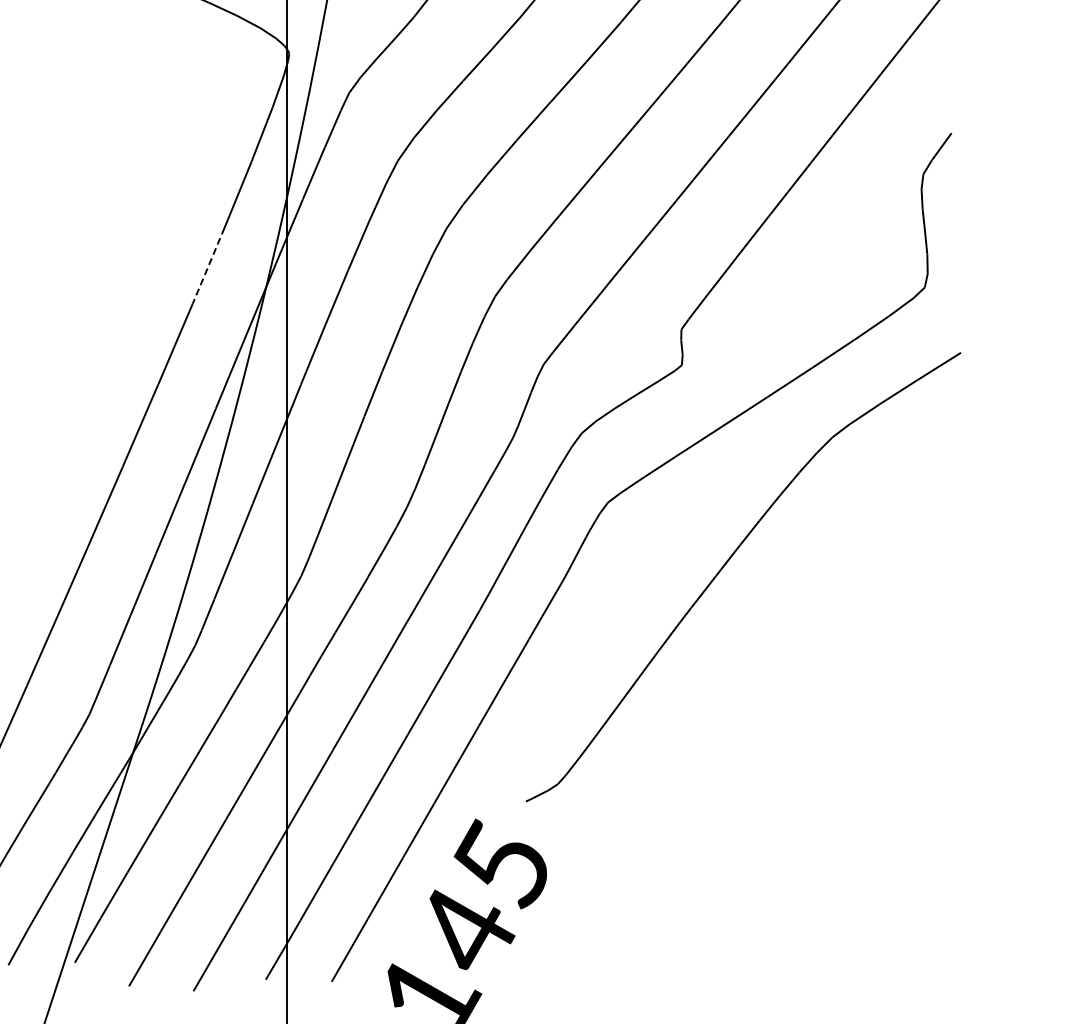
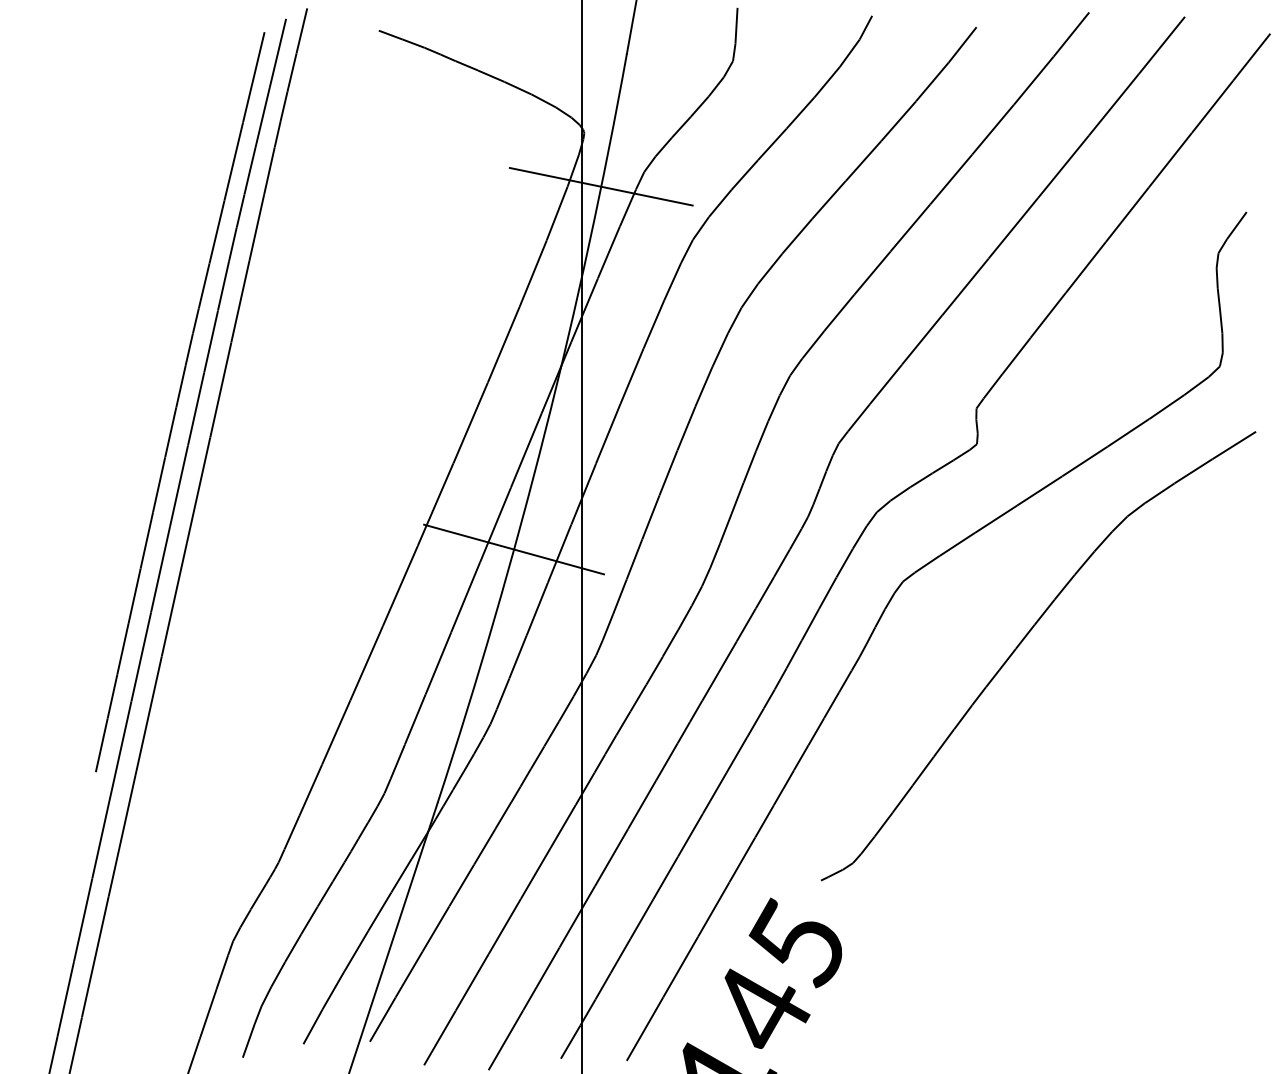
line: (305, 107) -> (600, 186), added
line: (208, 266) -> (503, 345), dashed -> solid
line: (219, 470) -> (514, 549), added

